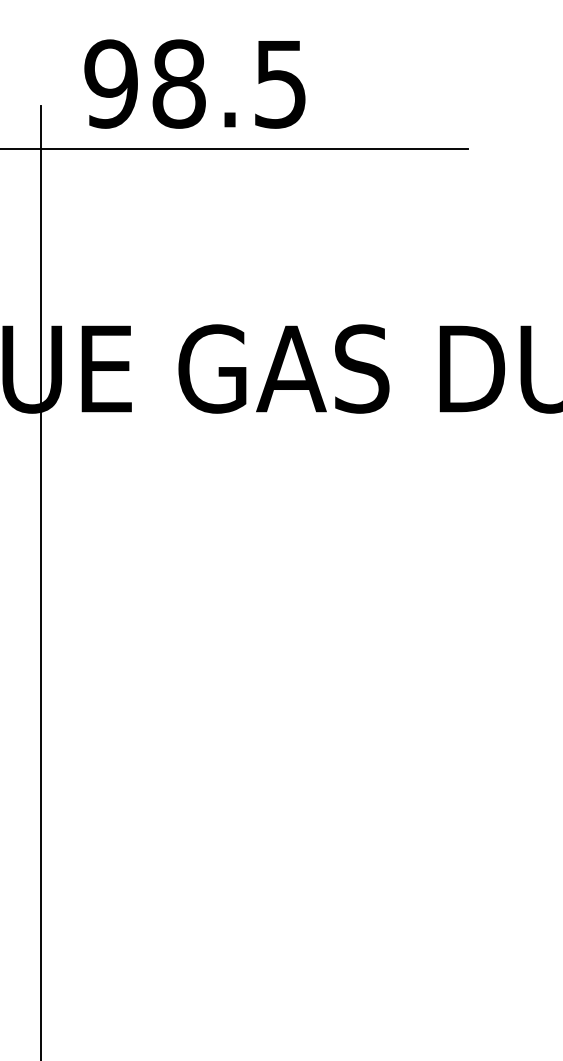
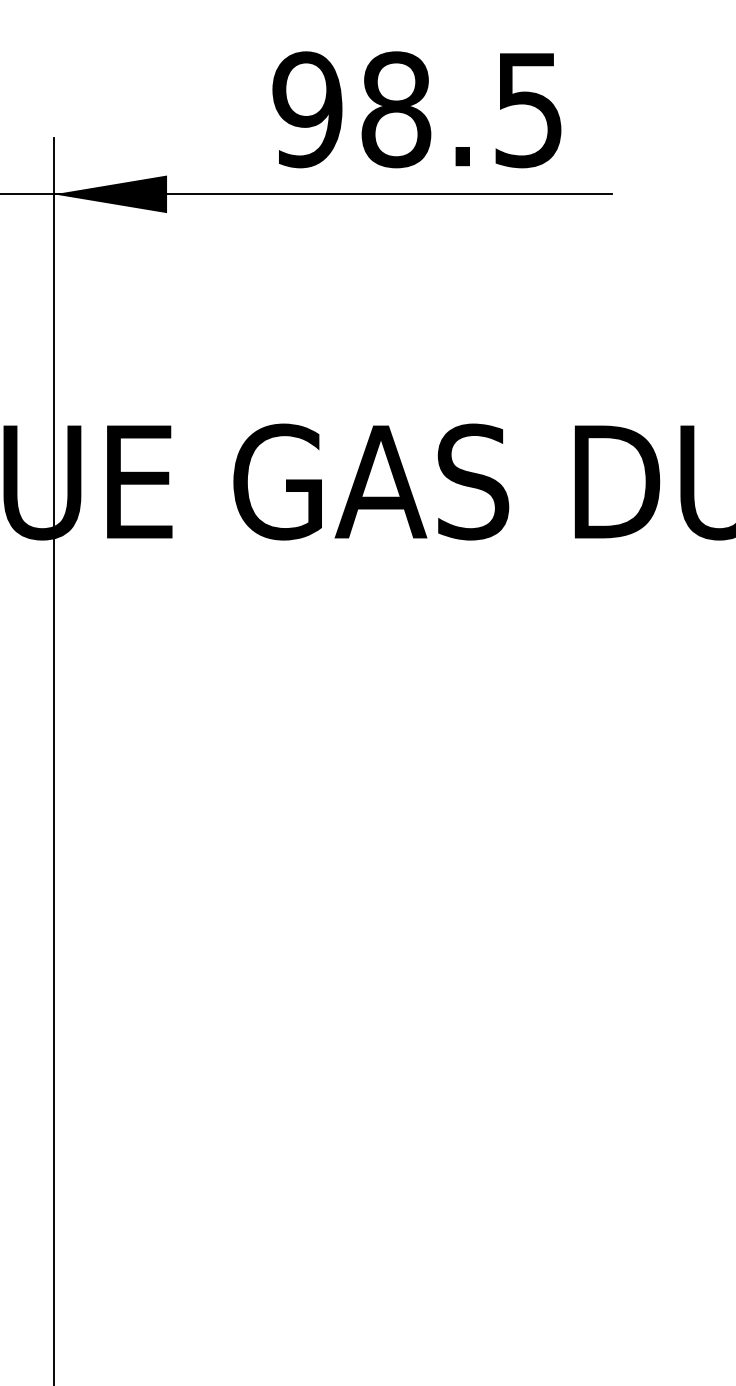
text: (194, 83) -> (416, 108), moved
fill: (84, 148) -> (110, 193), added

